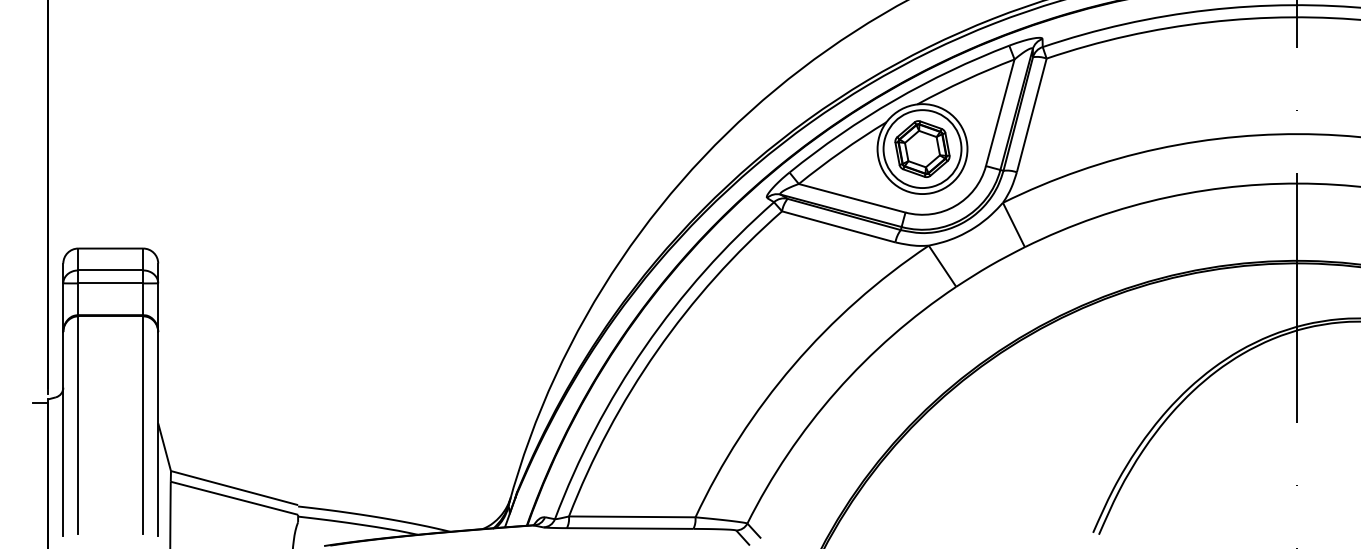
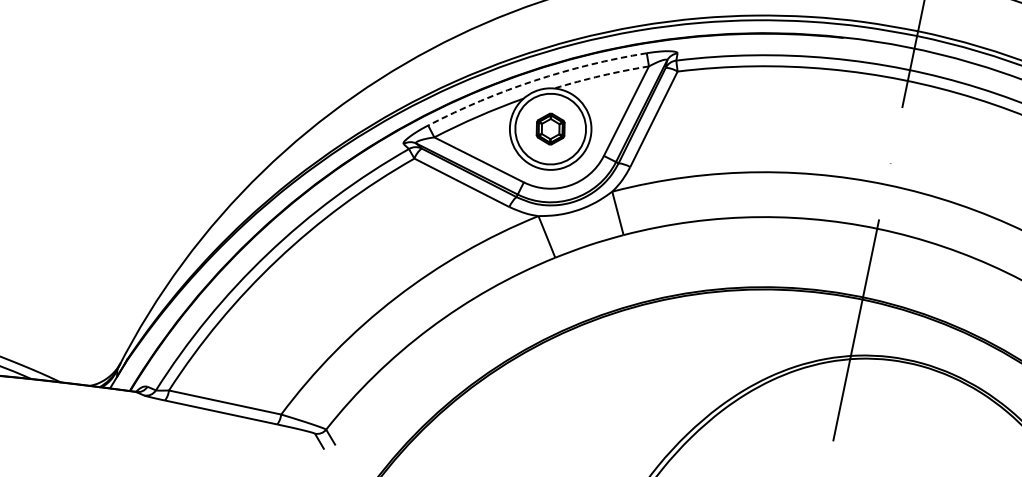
arc: (965, 80) -> (601, 76), solid -> dashed
arc: (894, 100) -> (534, 80), solid -> dashed
part: (922, 148) -> (550, 128), size x0.6

